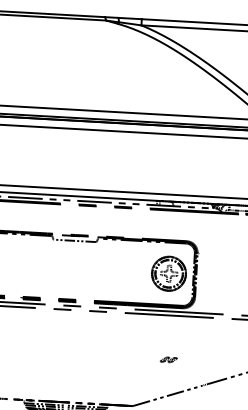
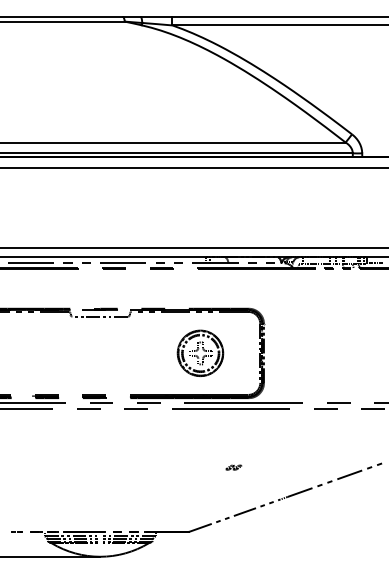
part: (169, 273) -> (200, 352), moved
part: (168, 359) -> (233, 467), size x0.7

